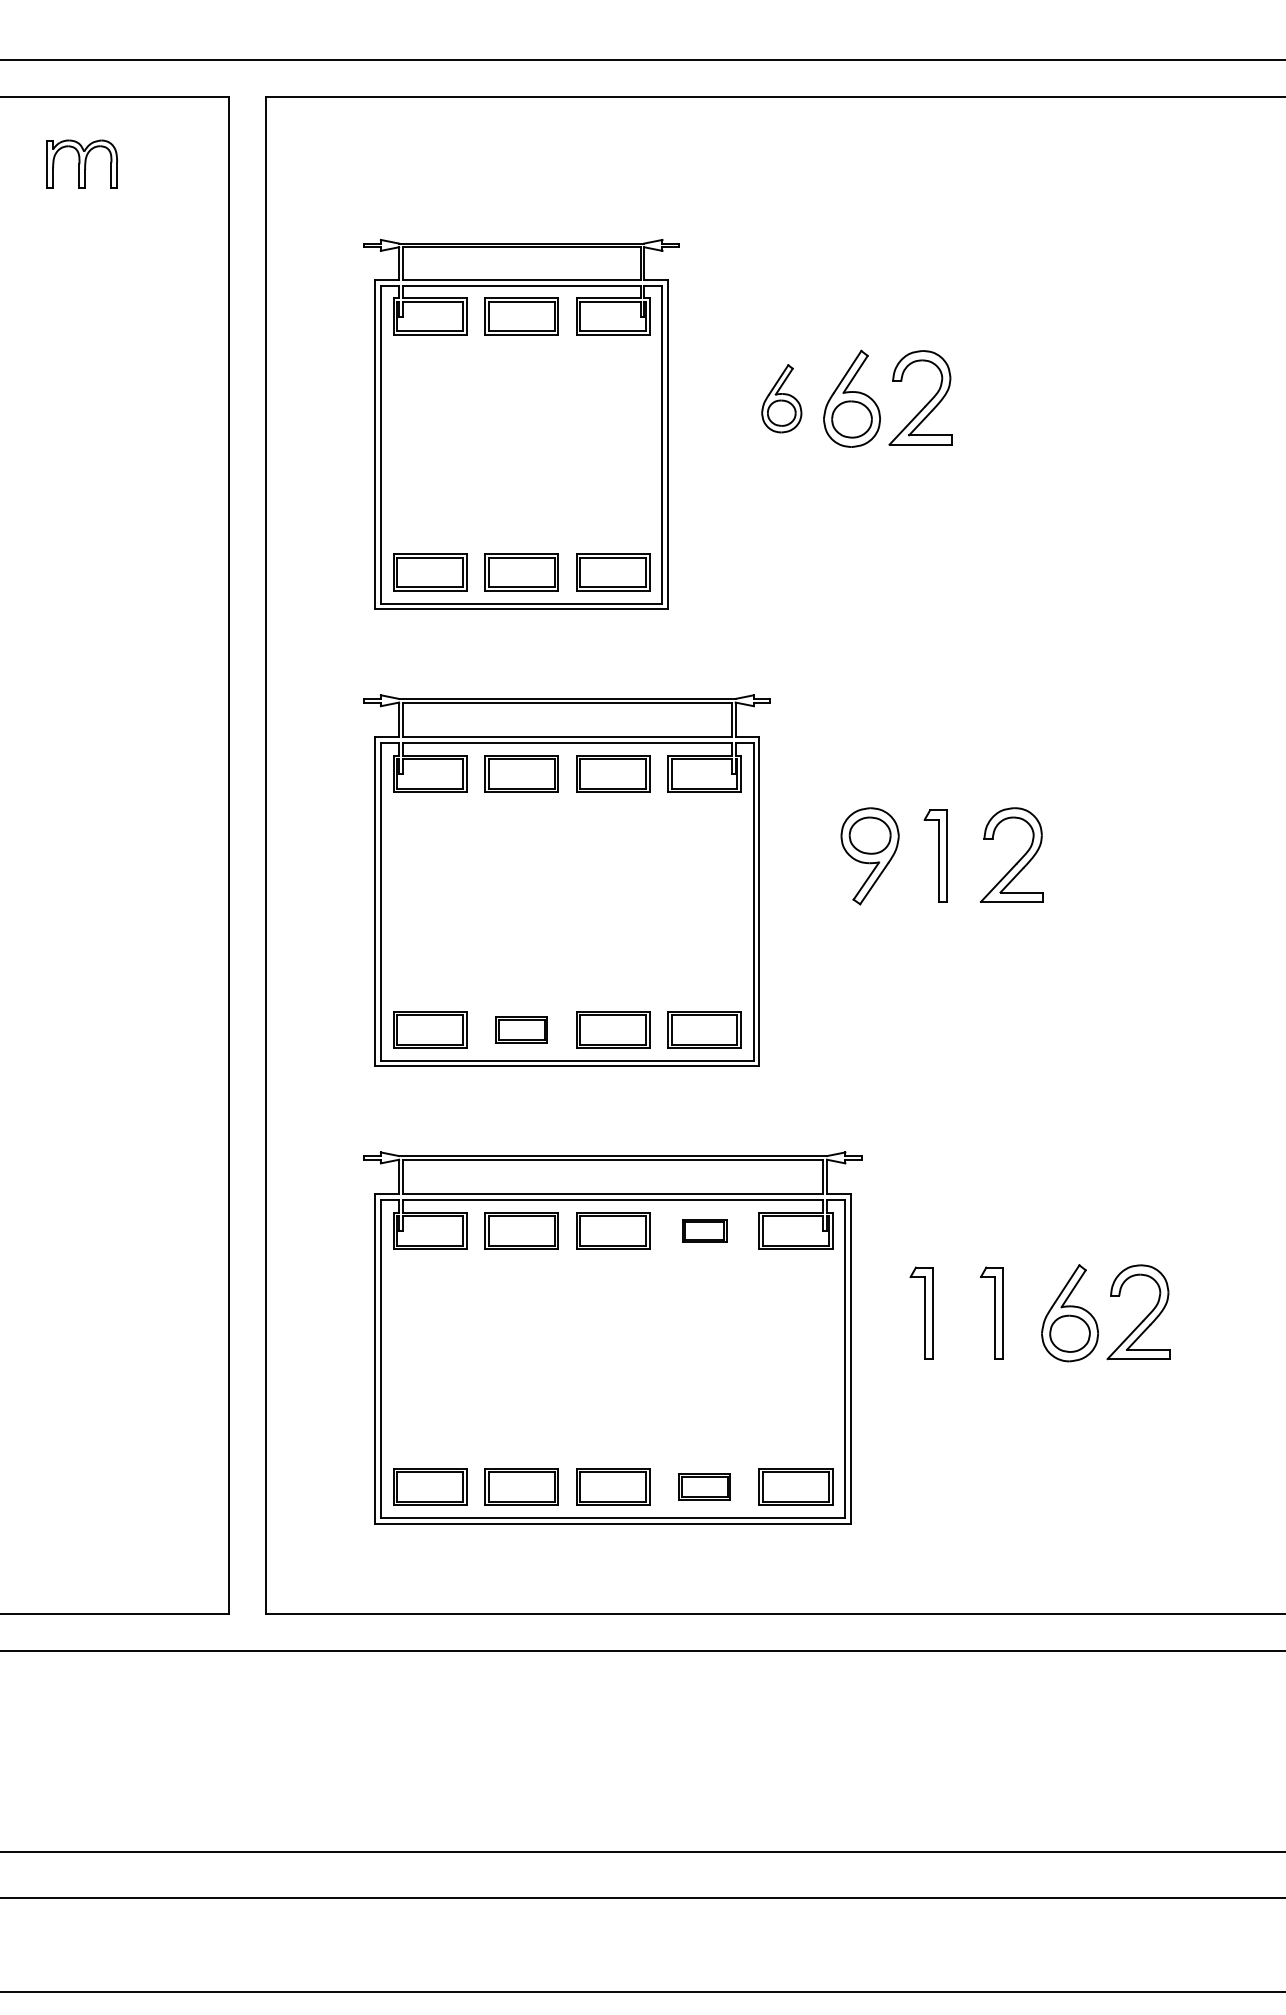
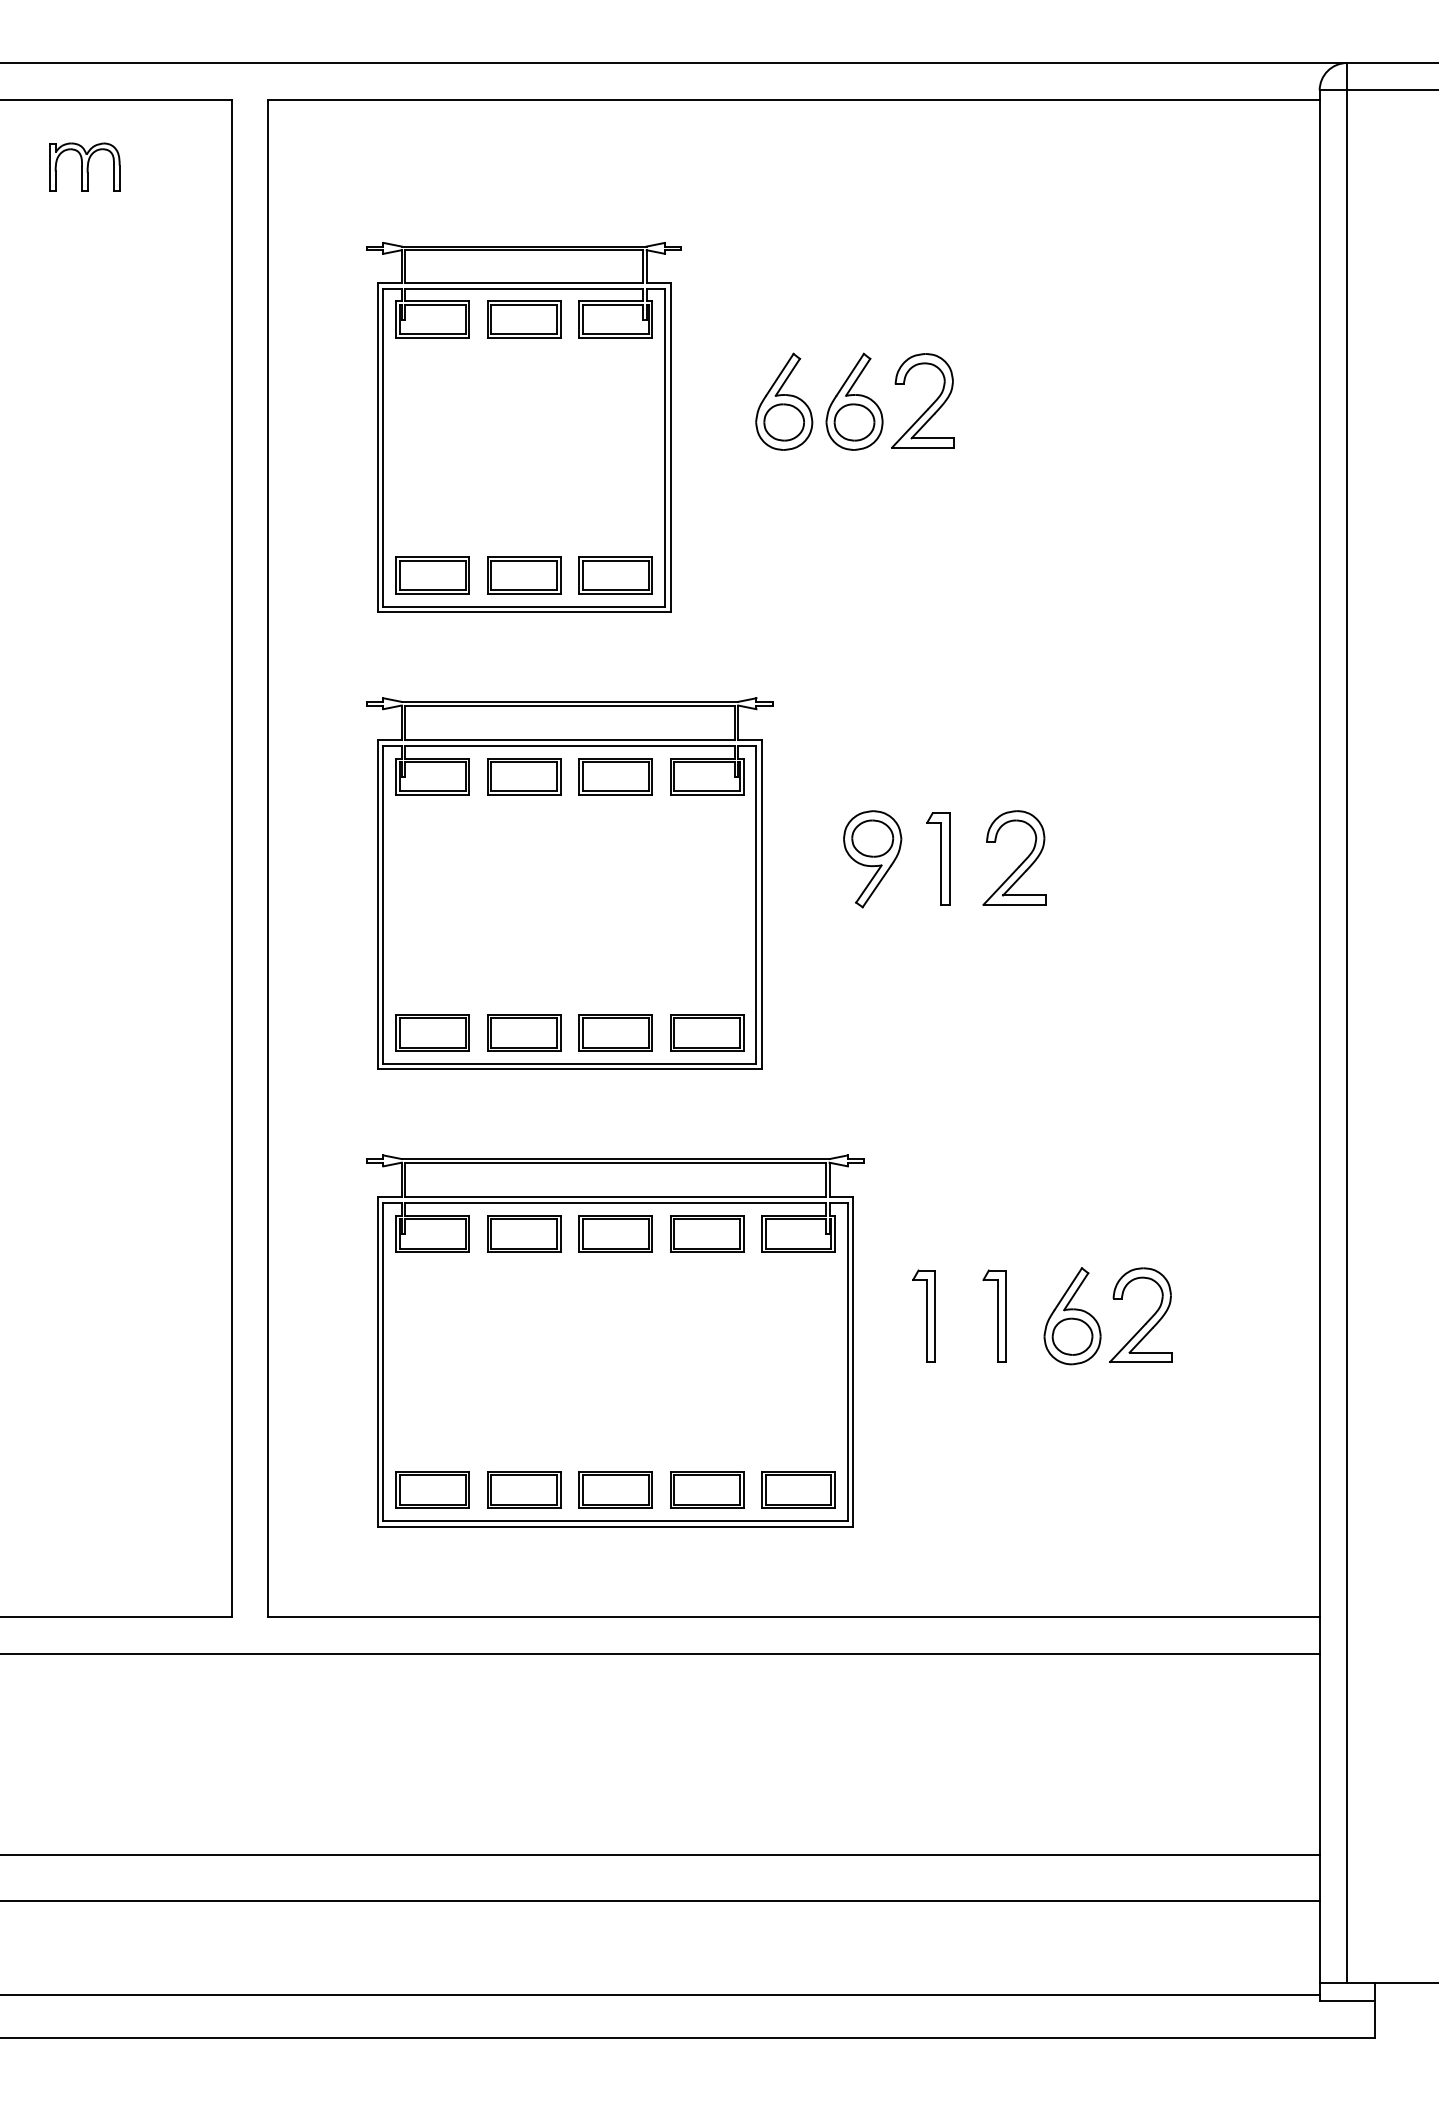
part: (781, 398) -> (784, 401), size x1.43
part: (521, 1029) -> (524, 1032), size x1.43
part: (704, 1230) -> (707, 1233), size x1.67
part: (704, 1486) -> (707, 1489), size x1.43

